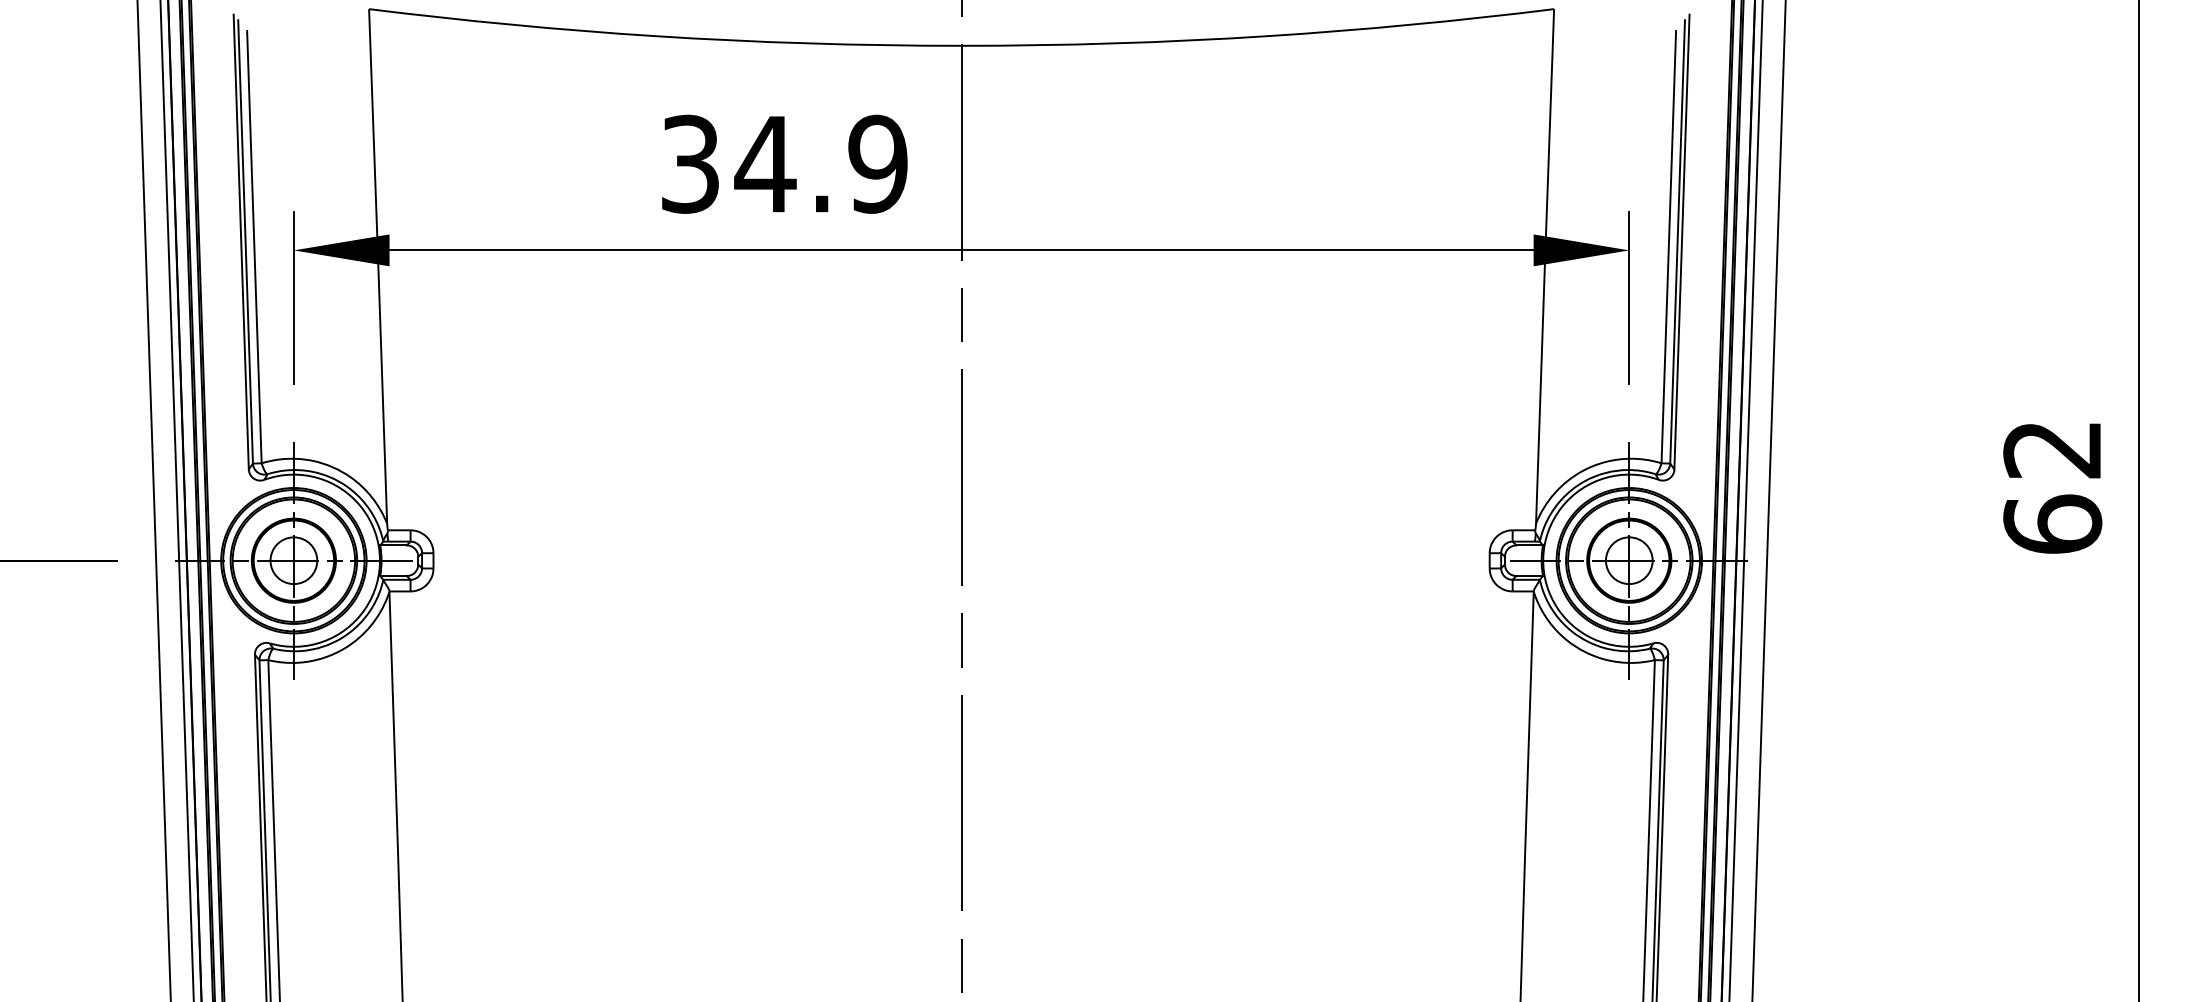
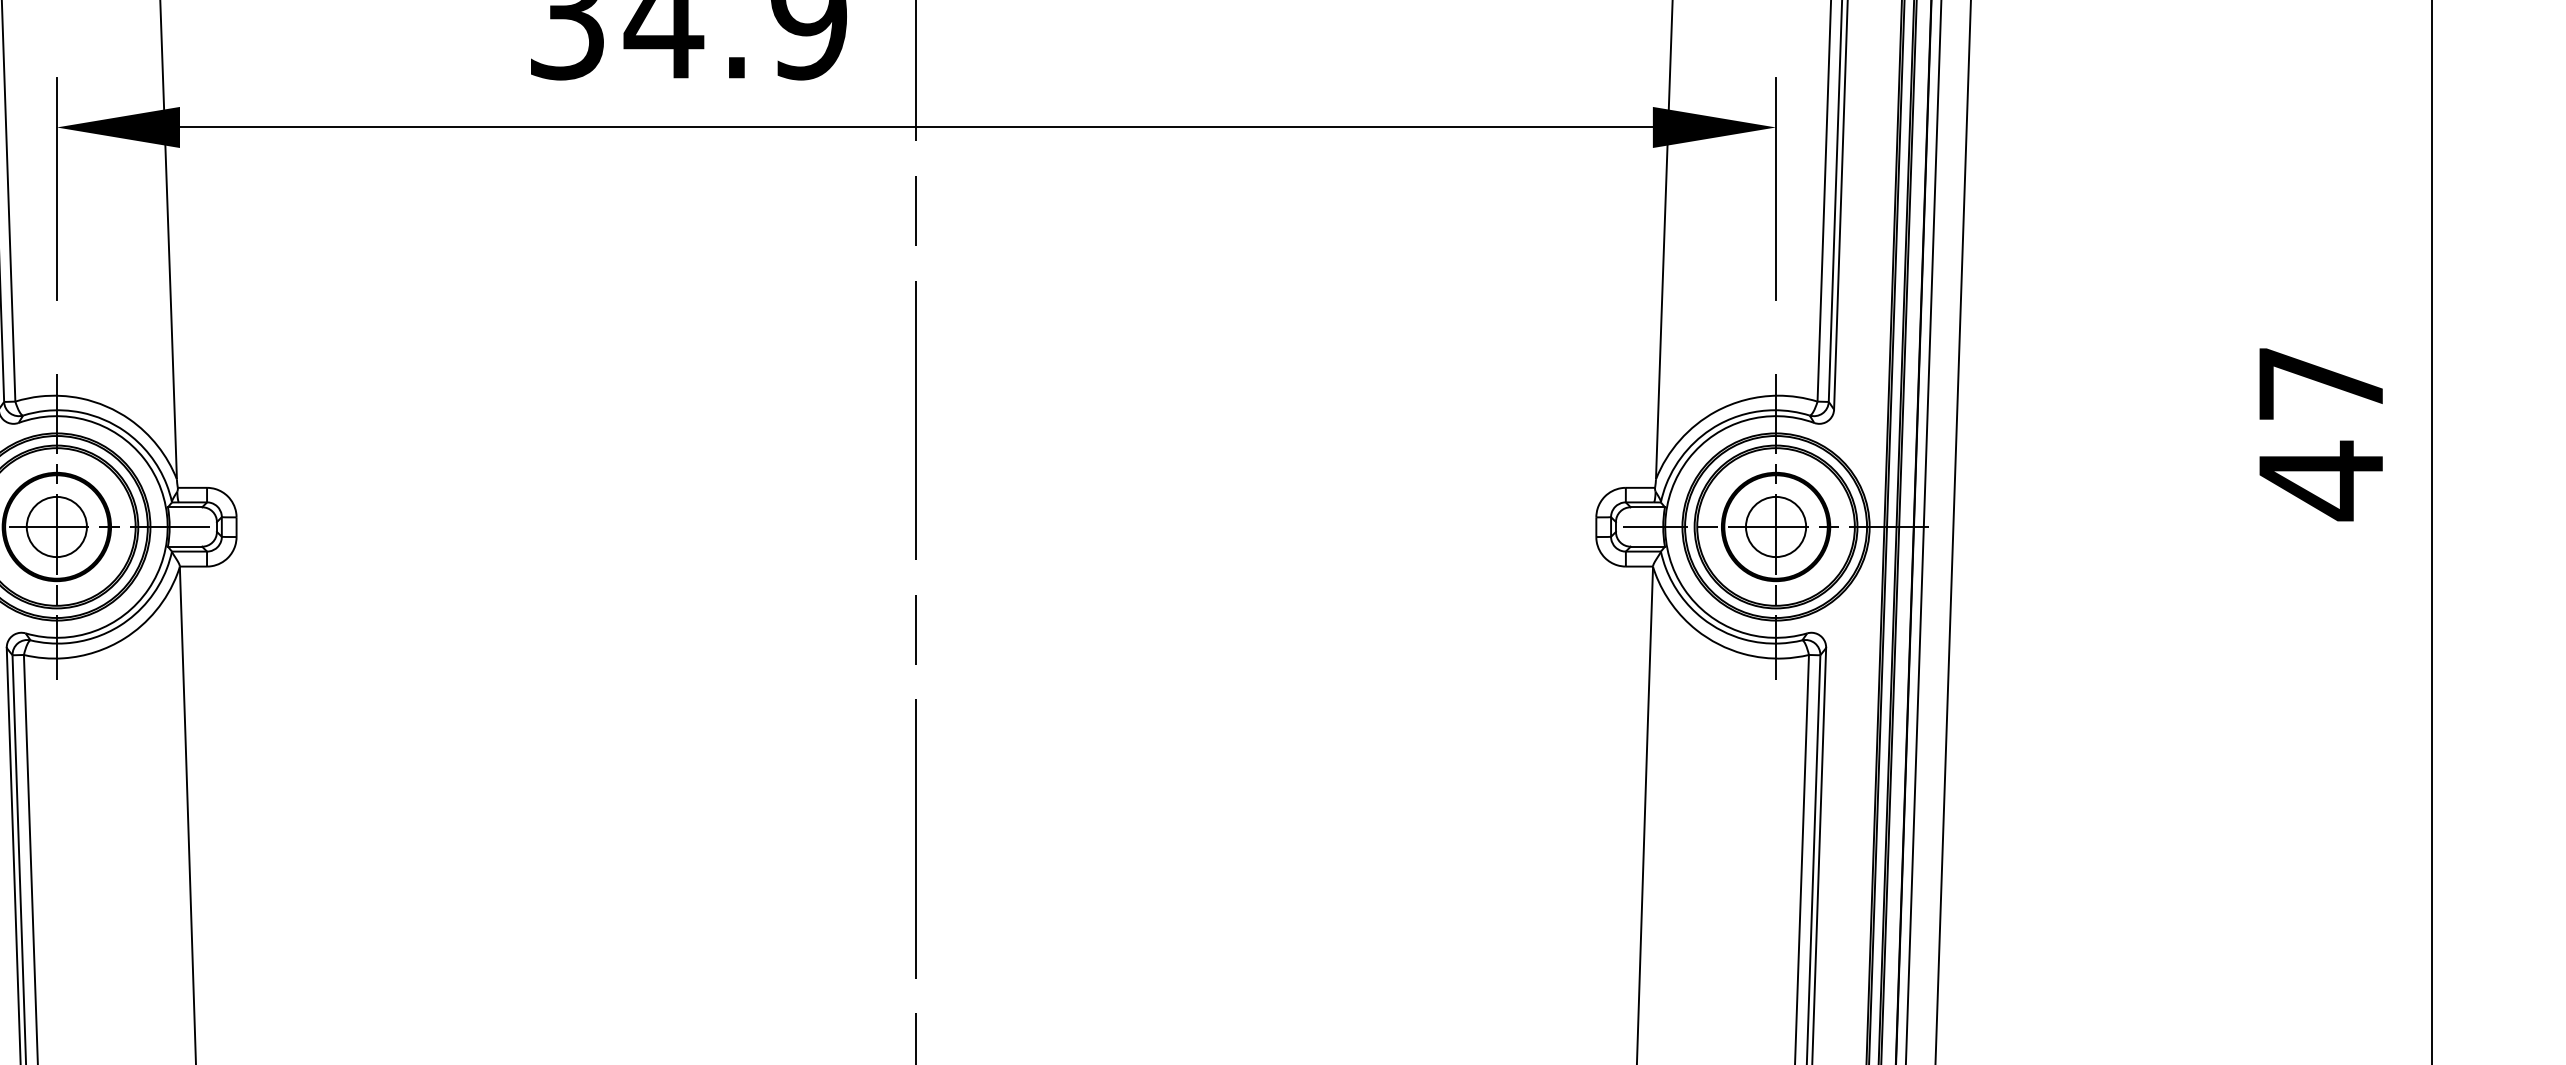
text: (2052, 489) -> (2320, 435), 62 -> 47

